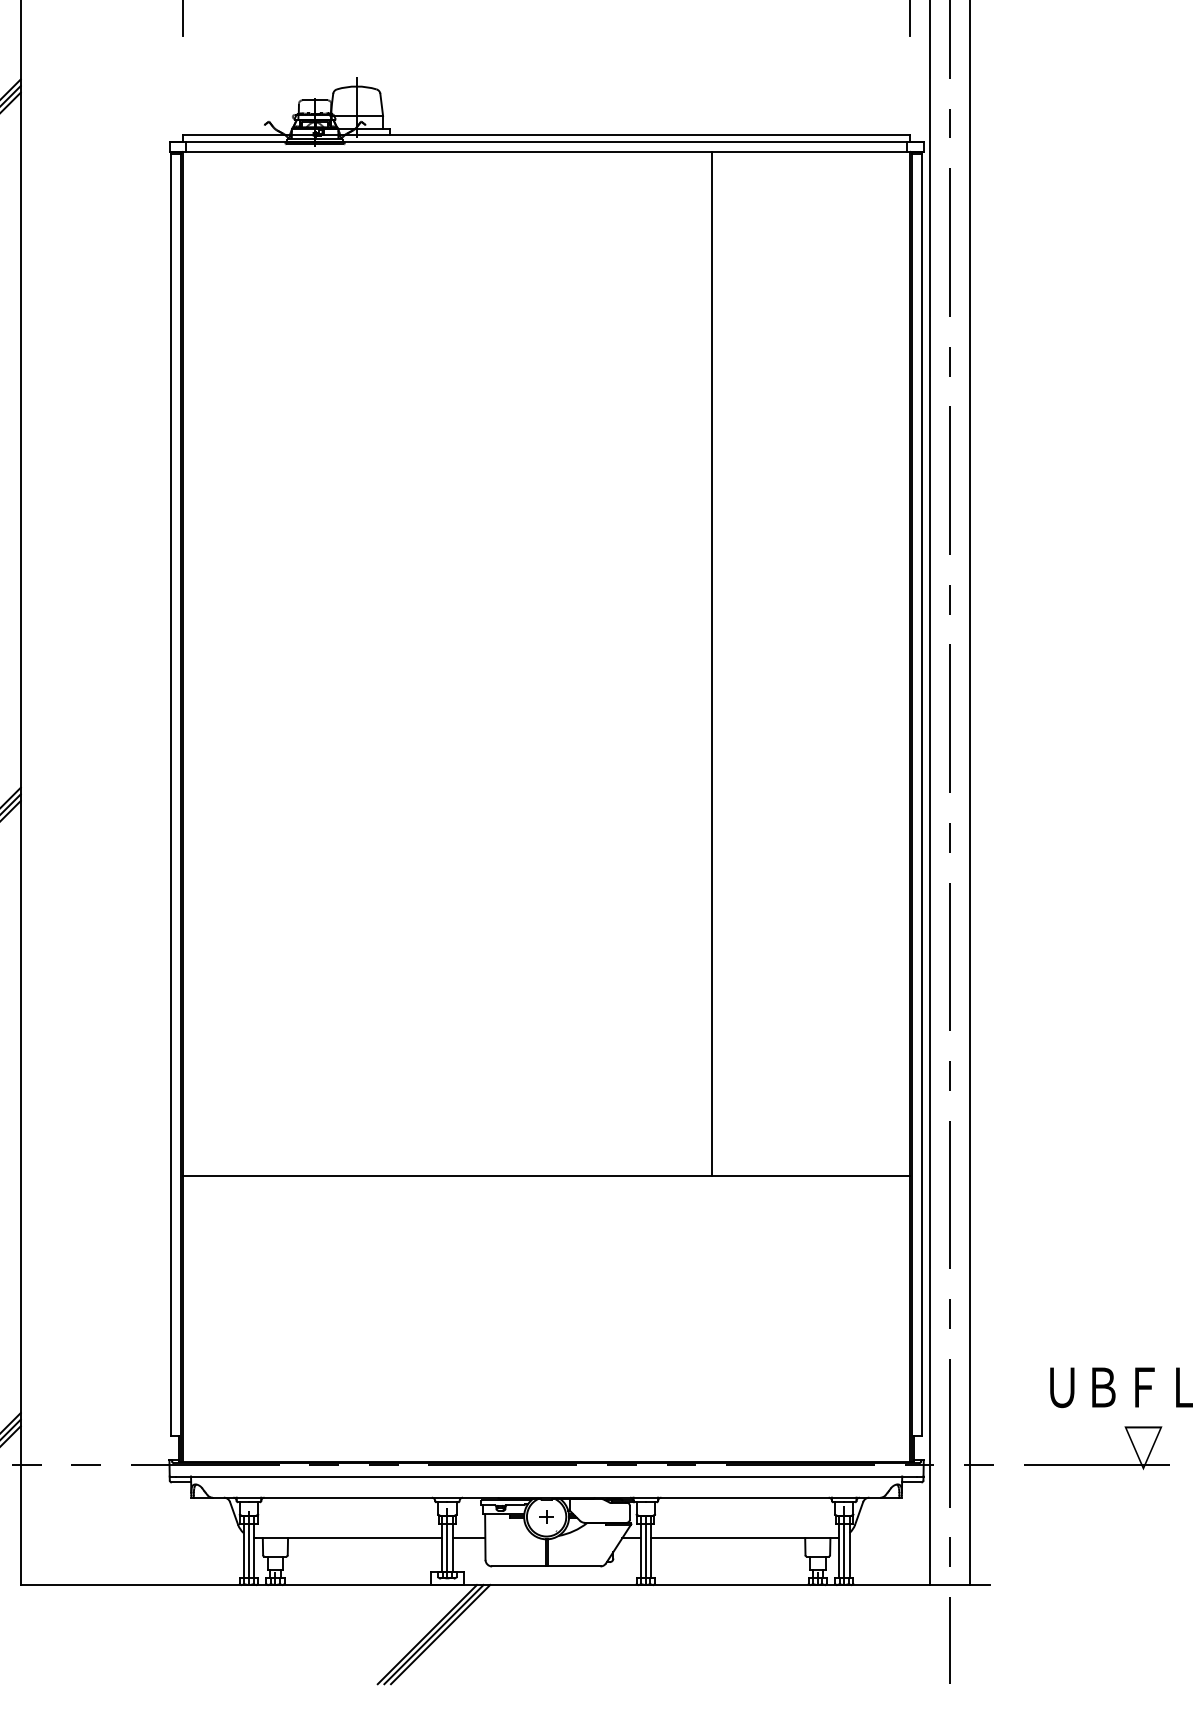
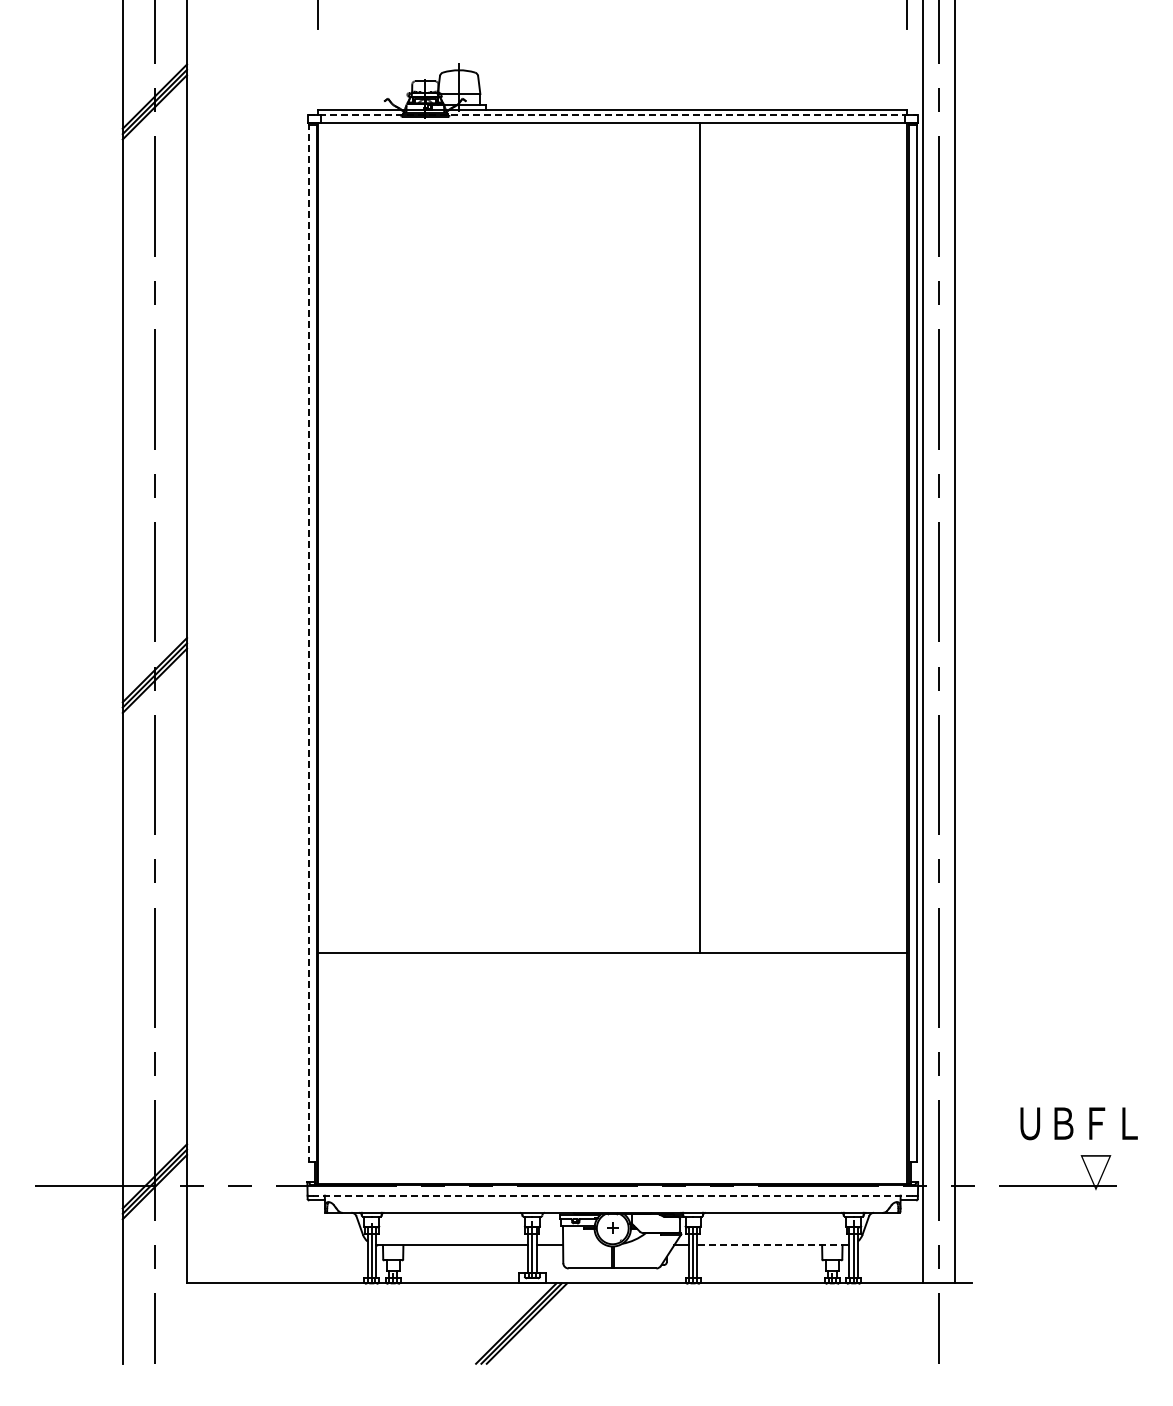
line: (547, 141) -> (613, 114), solid -> dashed
line: (711, 663) -> (699, 537), moved
line: (170, 793) -> (308, 642), solid -> dashed
line: (546, 1476) -> (612, 1195), solid -> dashed
line: (743, 1538) -> (772, 1245), solid -> dashed

